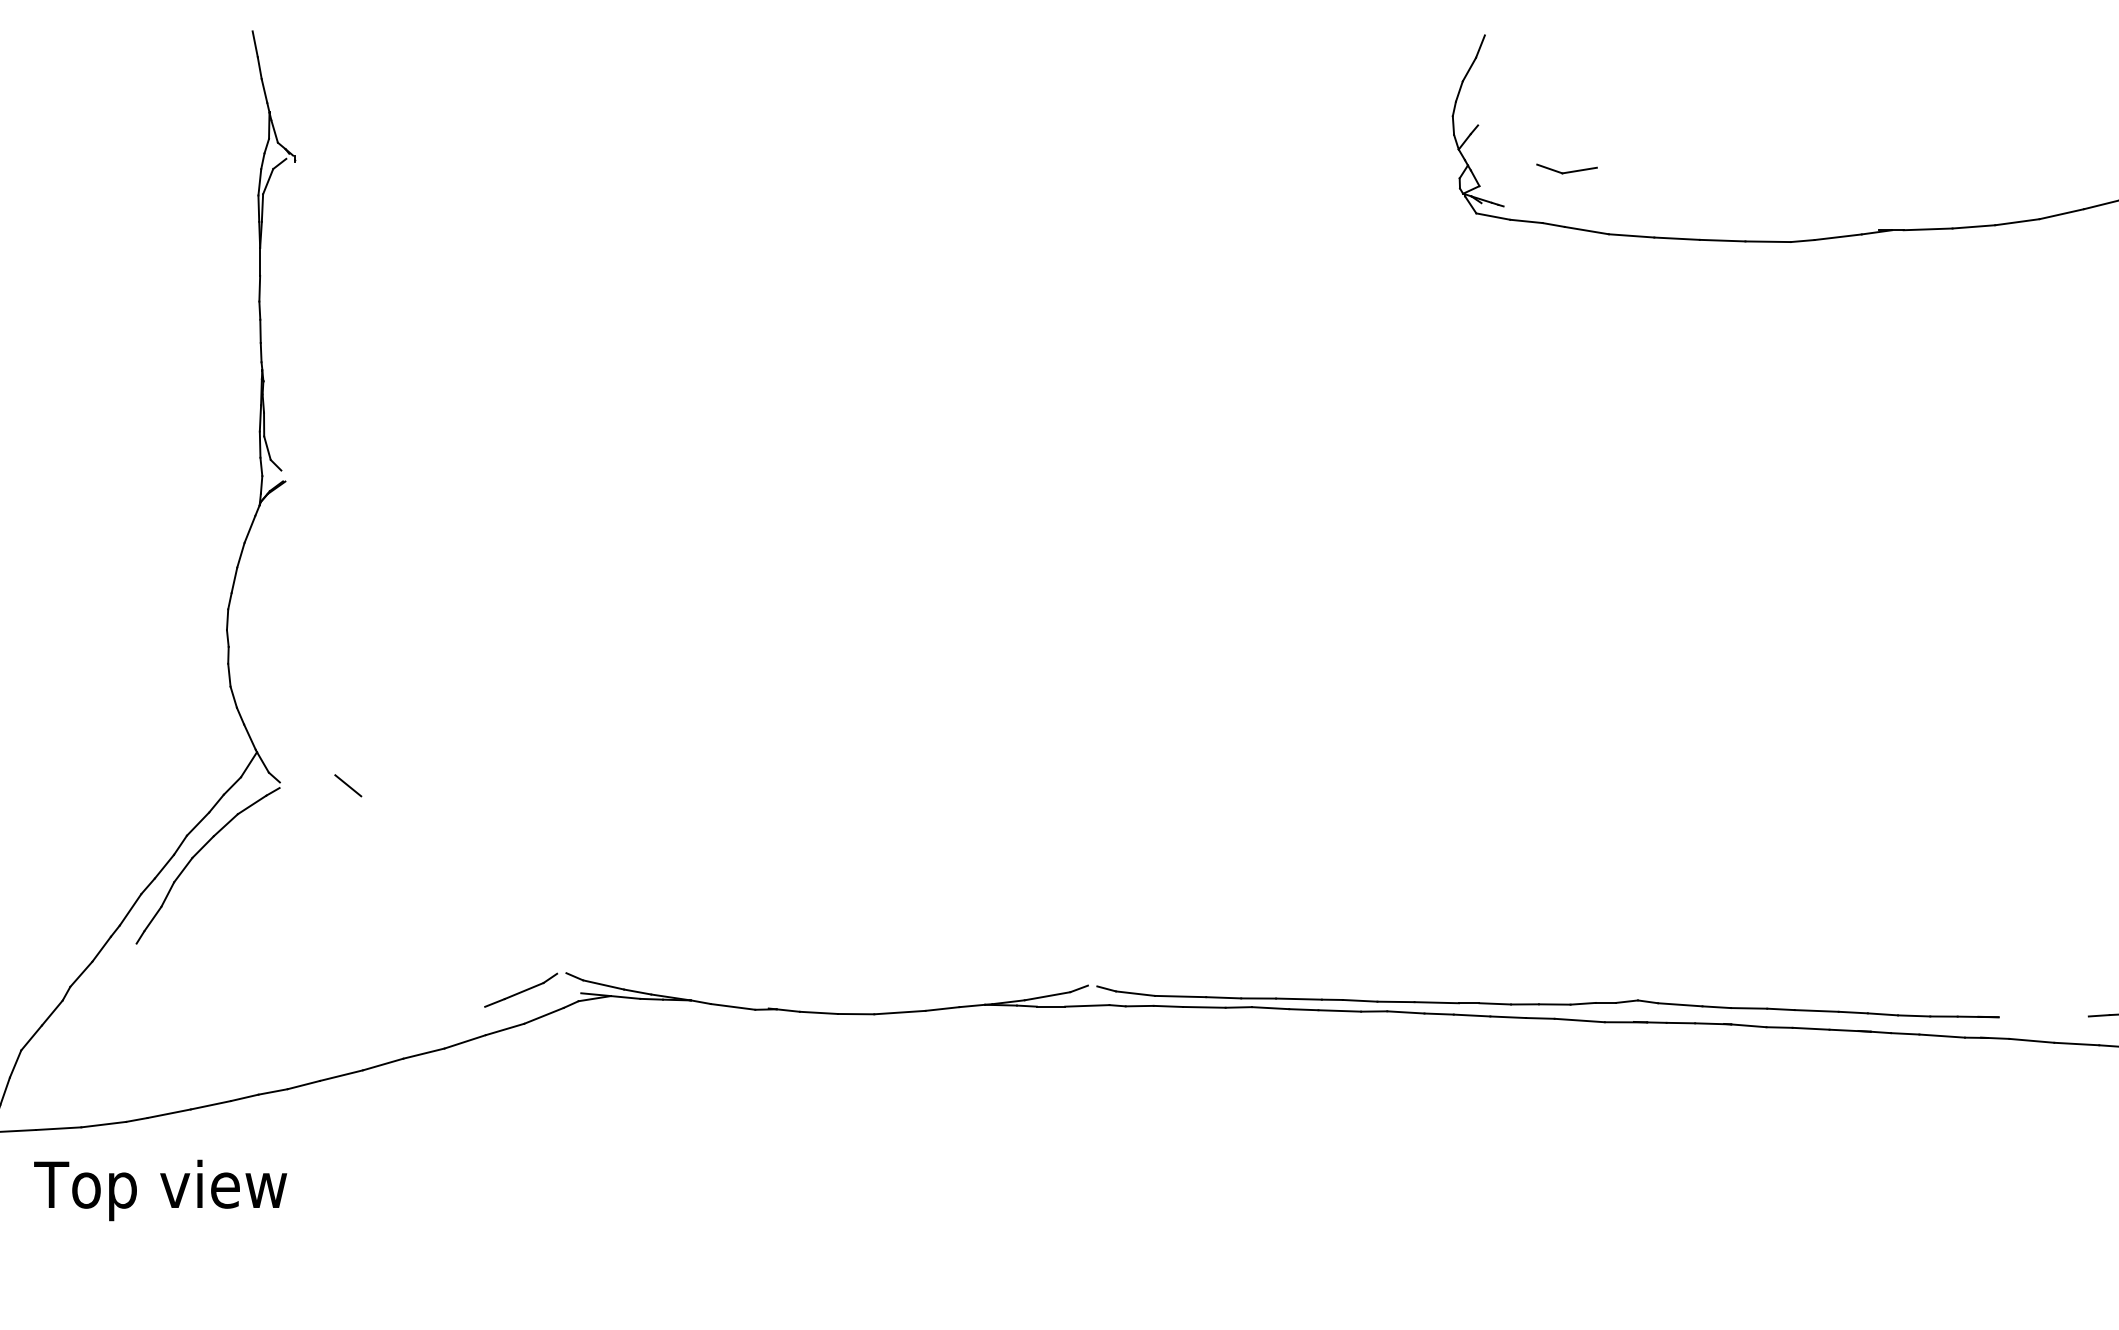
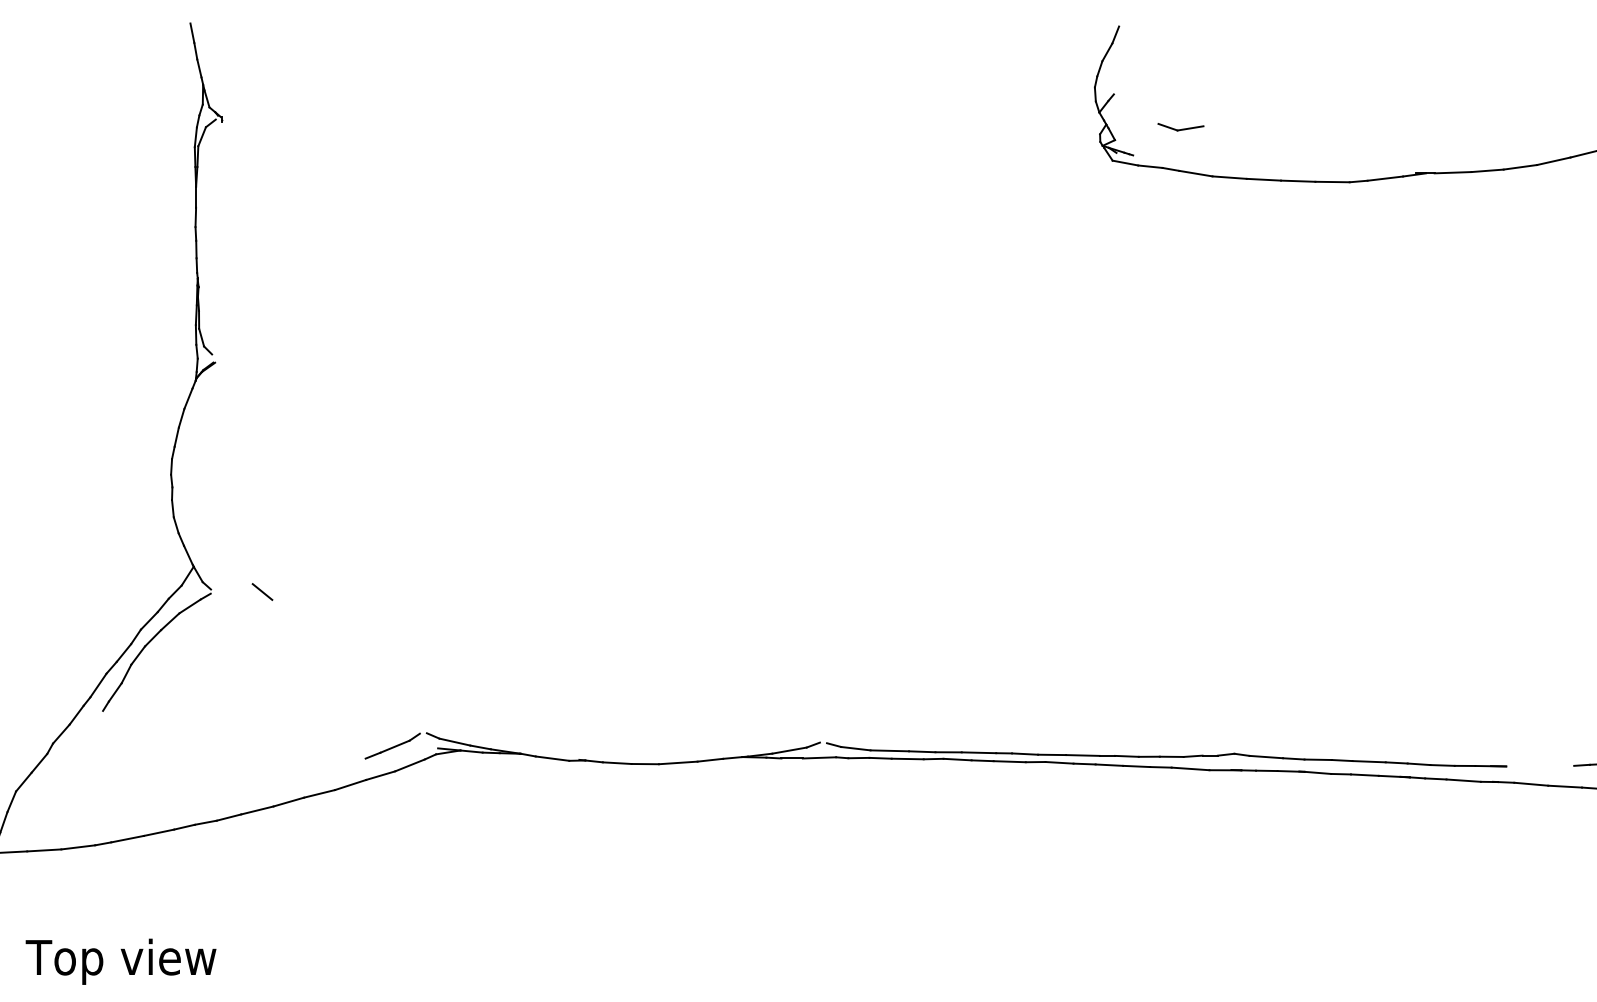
text: (160, 1190) -> (121, 961), moved

